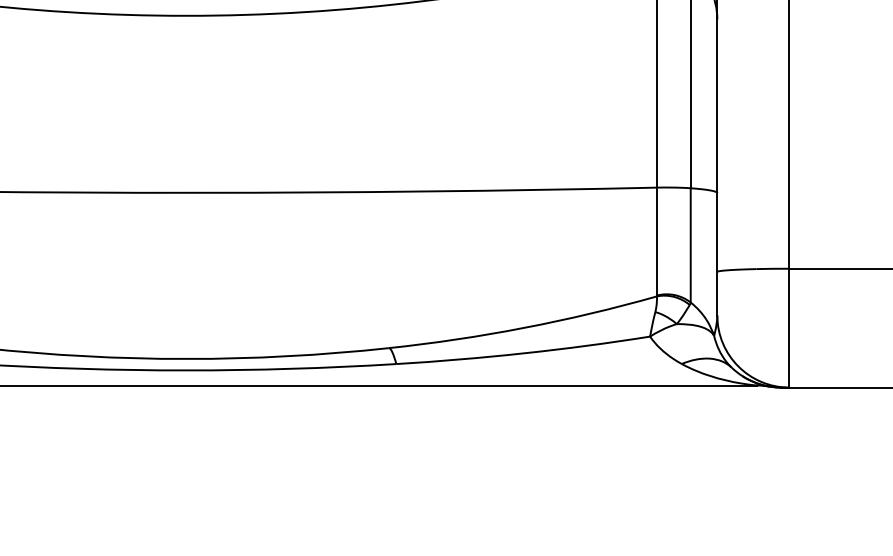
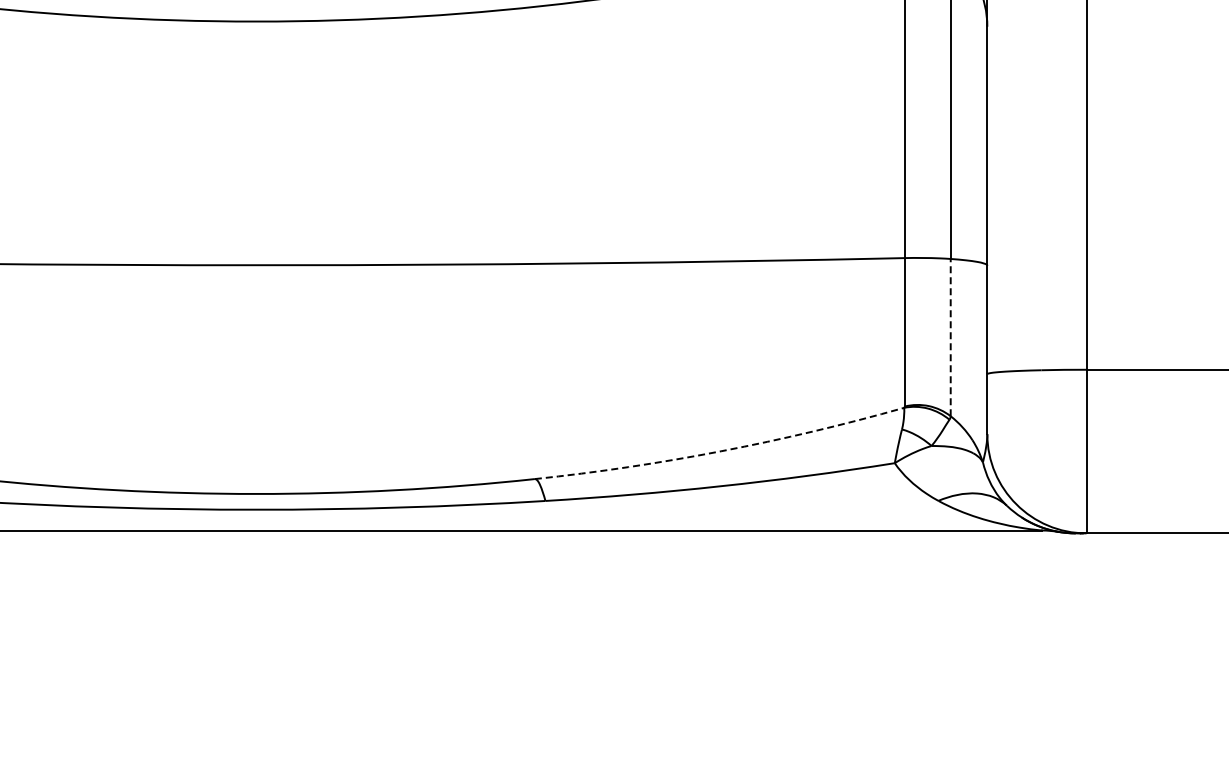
line: (690, 245) -> (950, 337), solid -> dashed
arc: (524, 328) -> (721, 451), solid -> dashed

